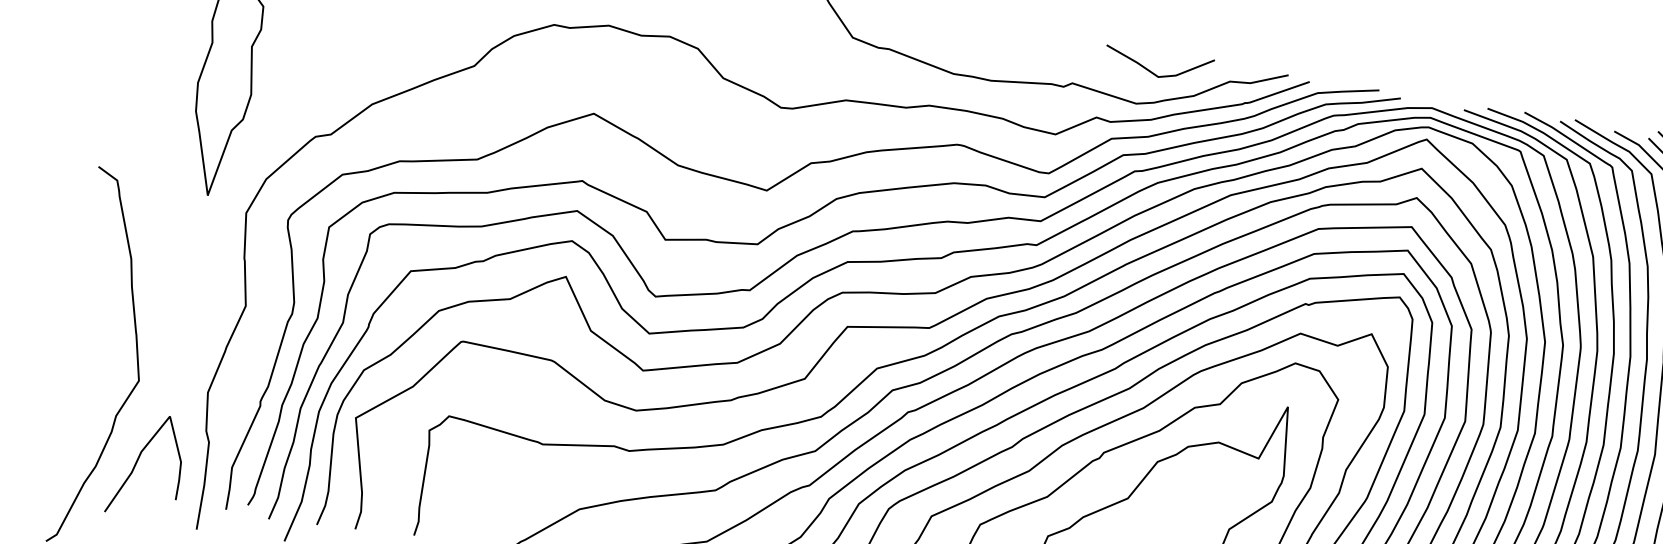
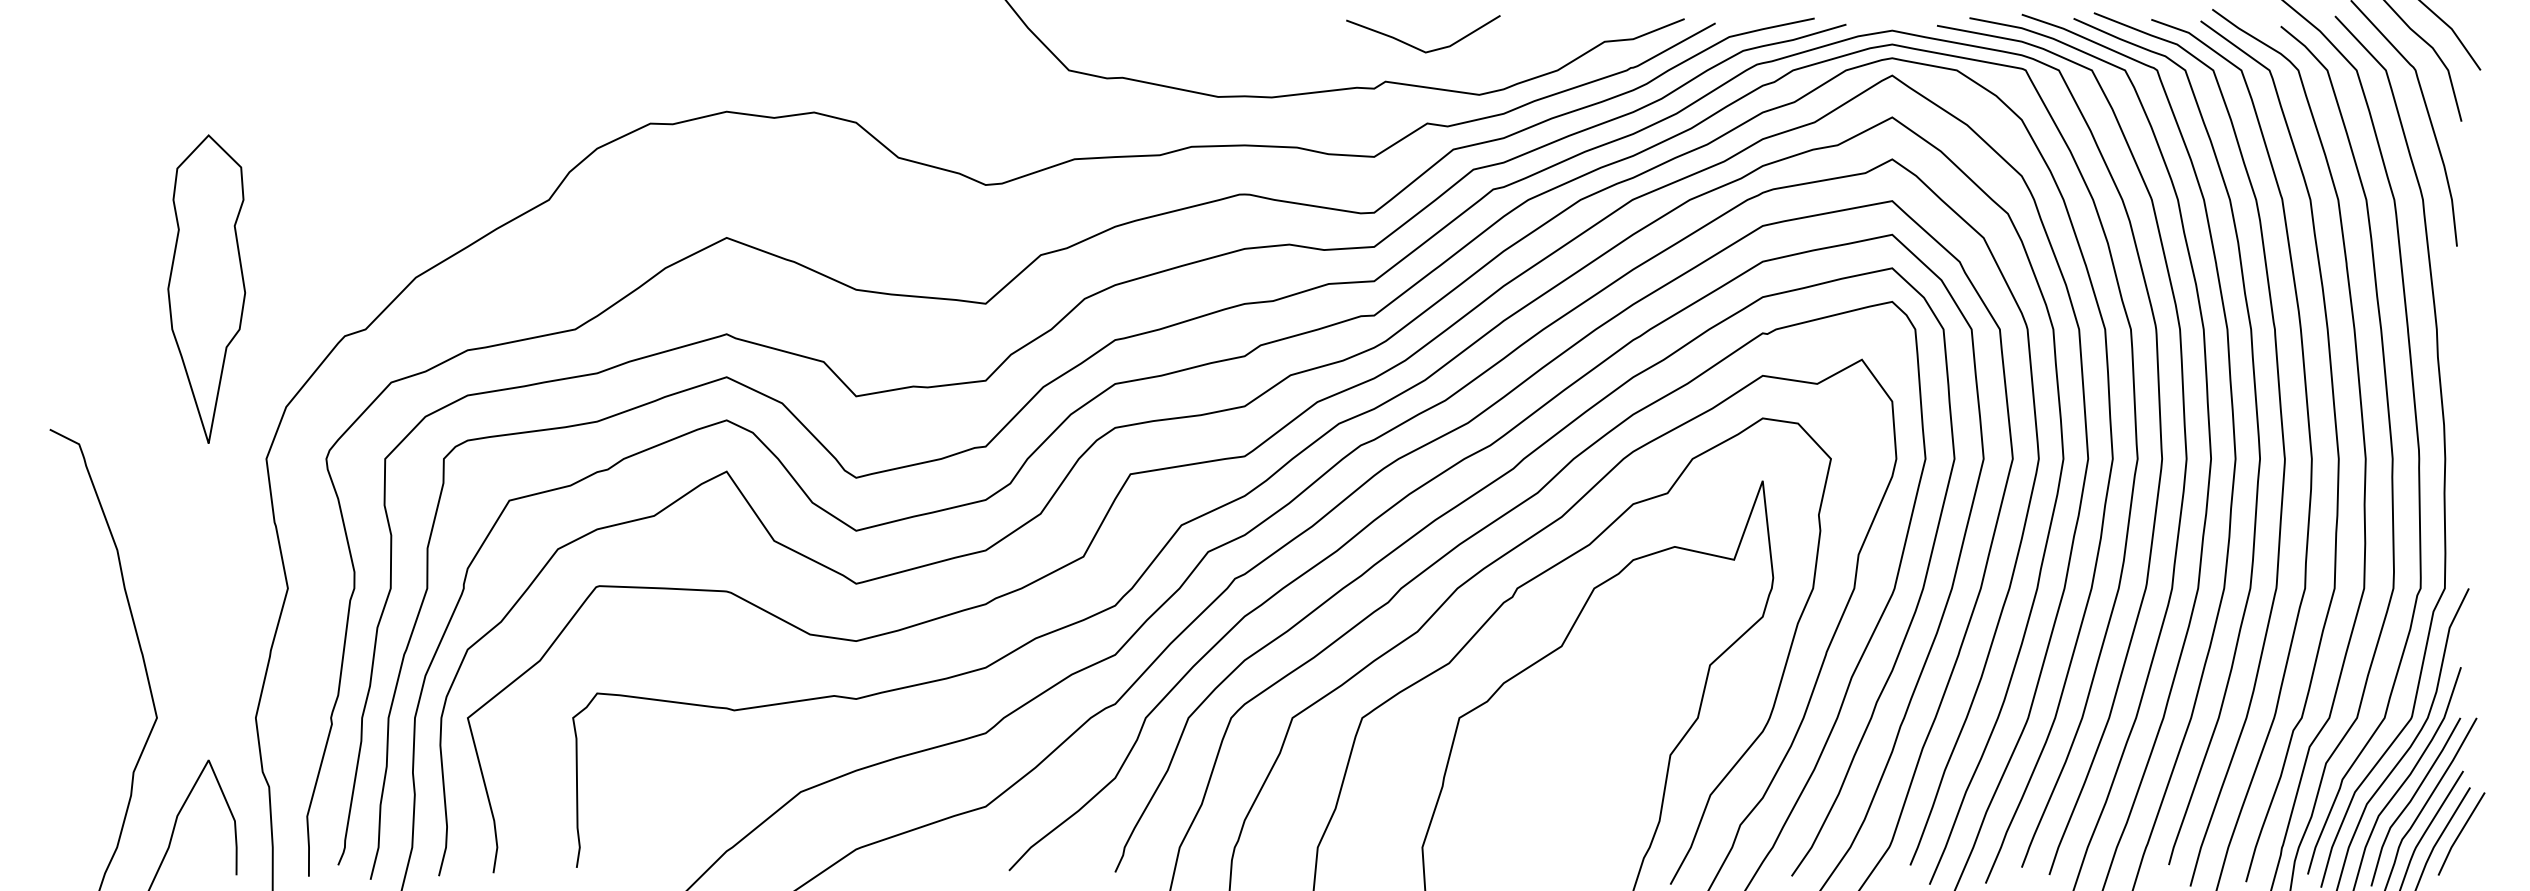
line: (1153, 72) -> (1417, 47), moved

